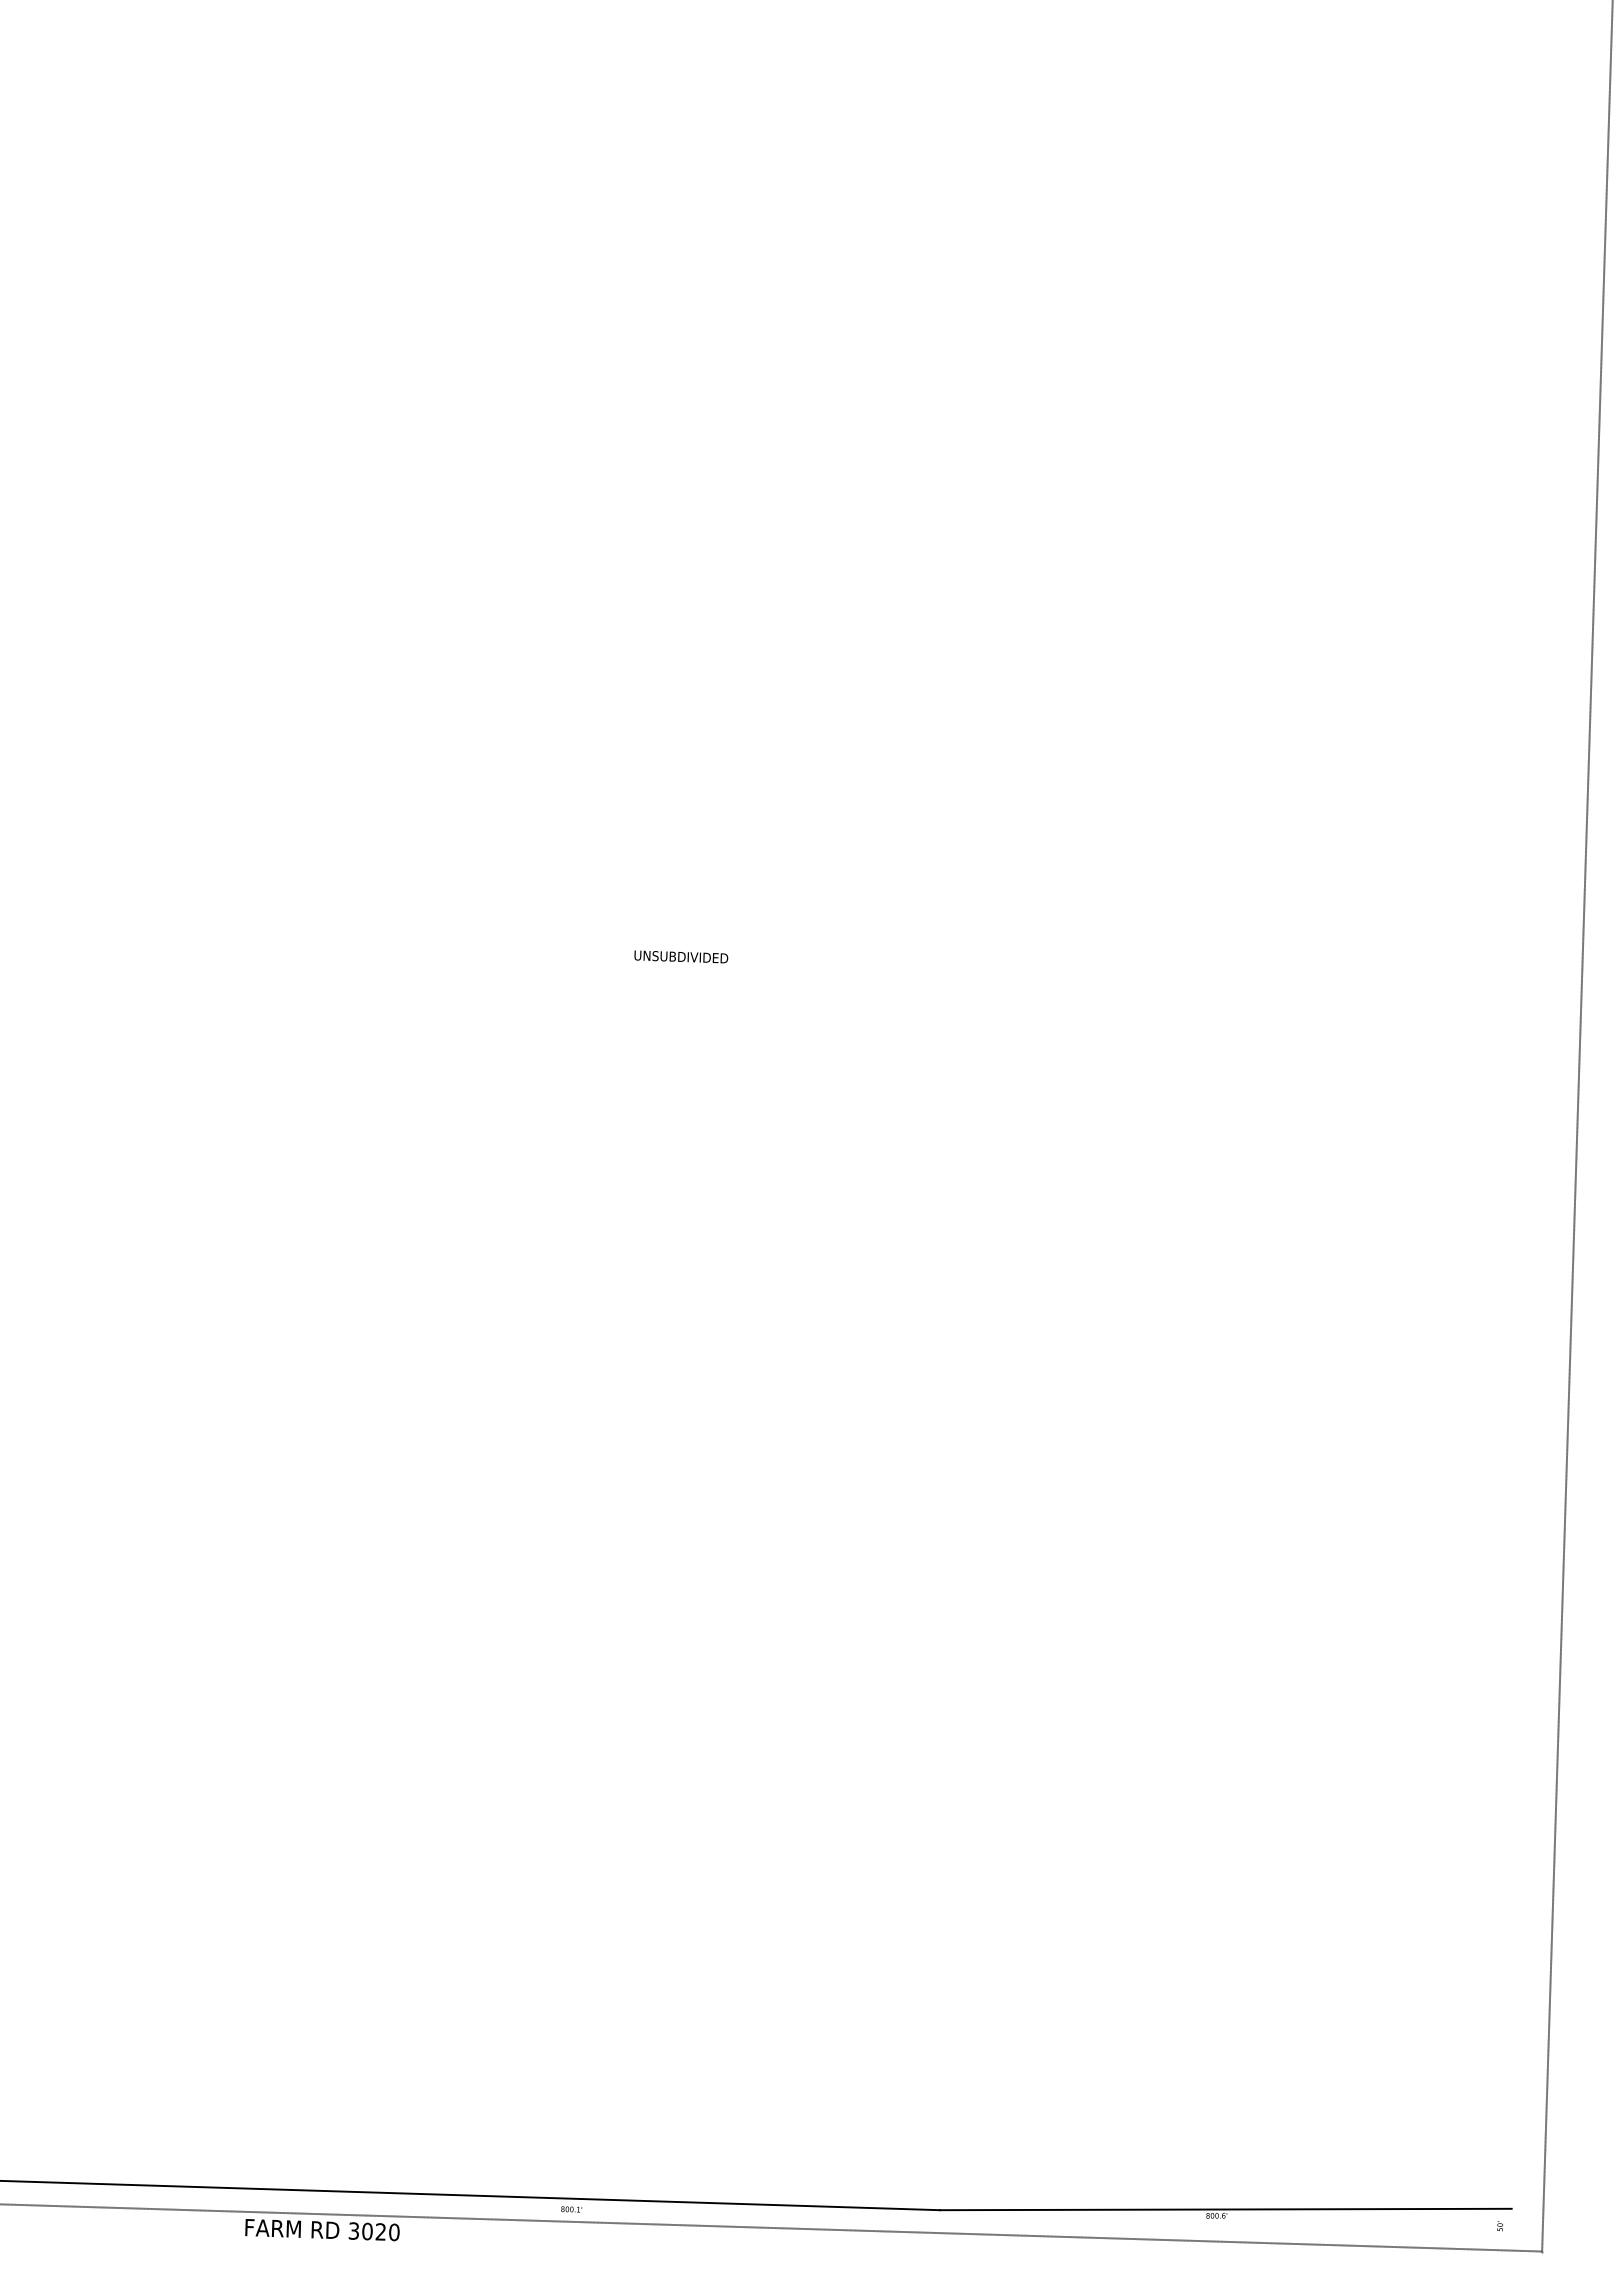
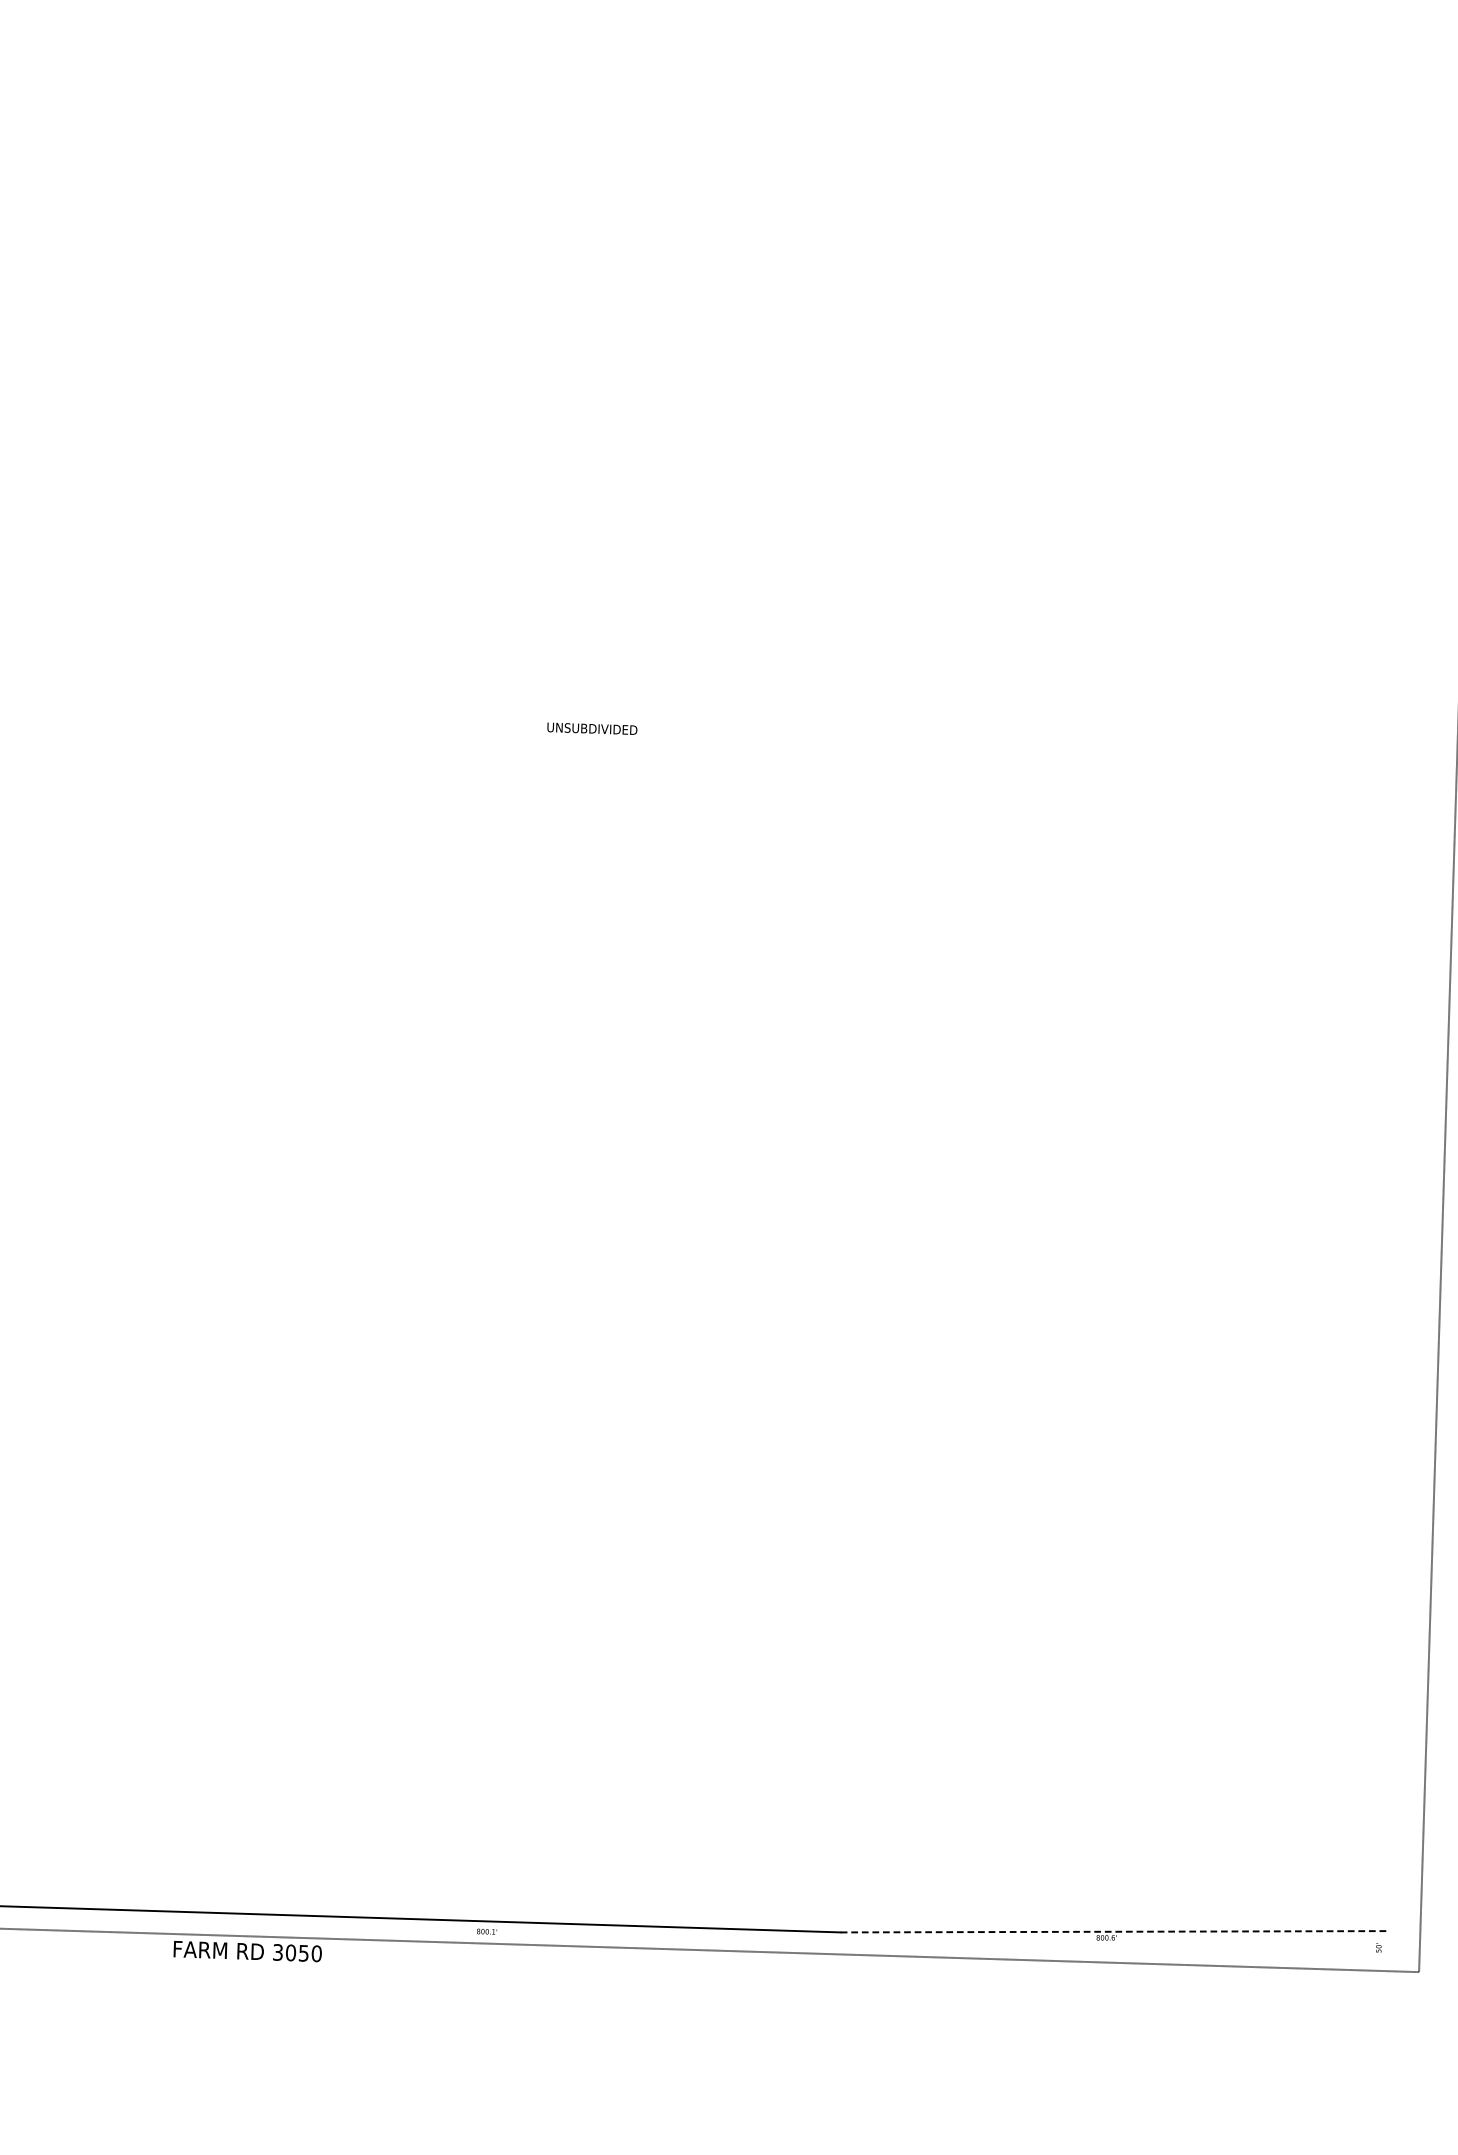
line: (1225, 2209) -> (1115, 1931), solid -> dashed
text: (380, 2231) -> (303, 1952), 3020 -> 3050

